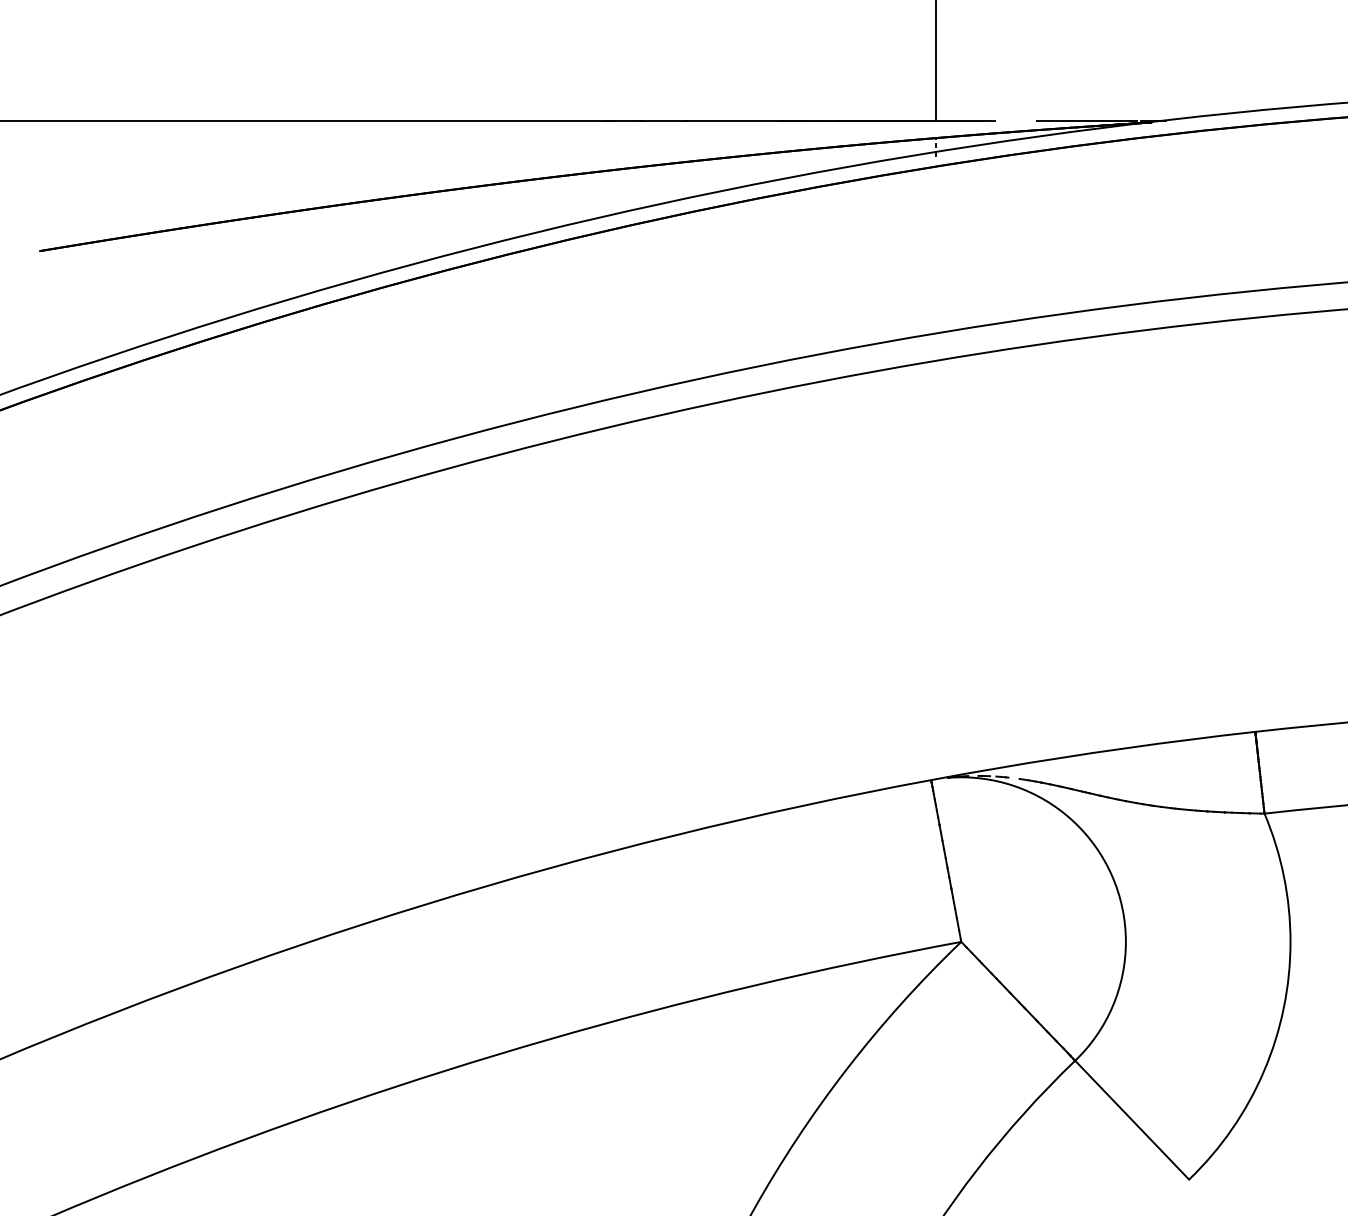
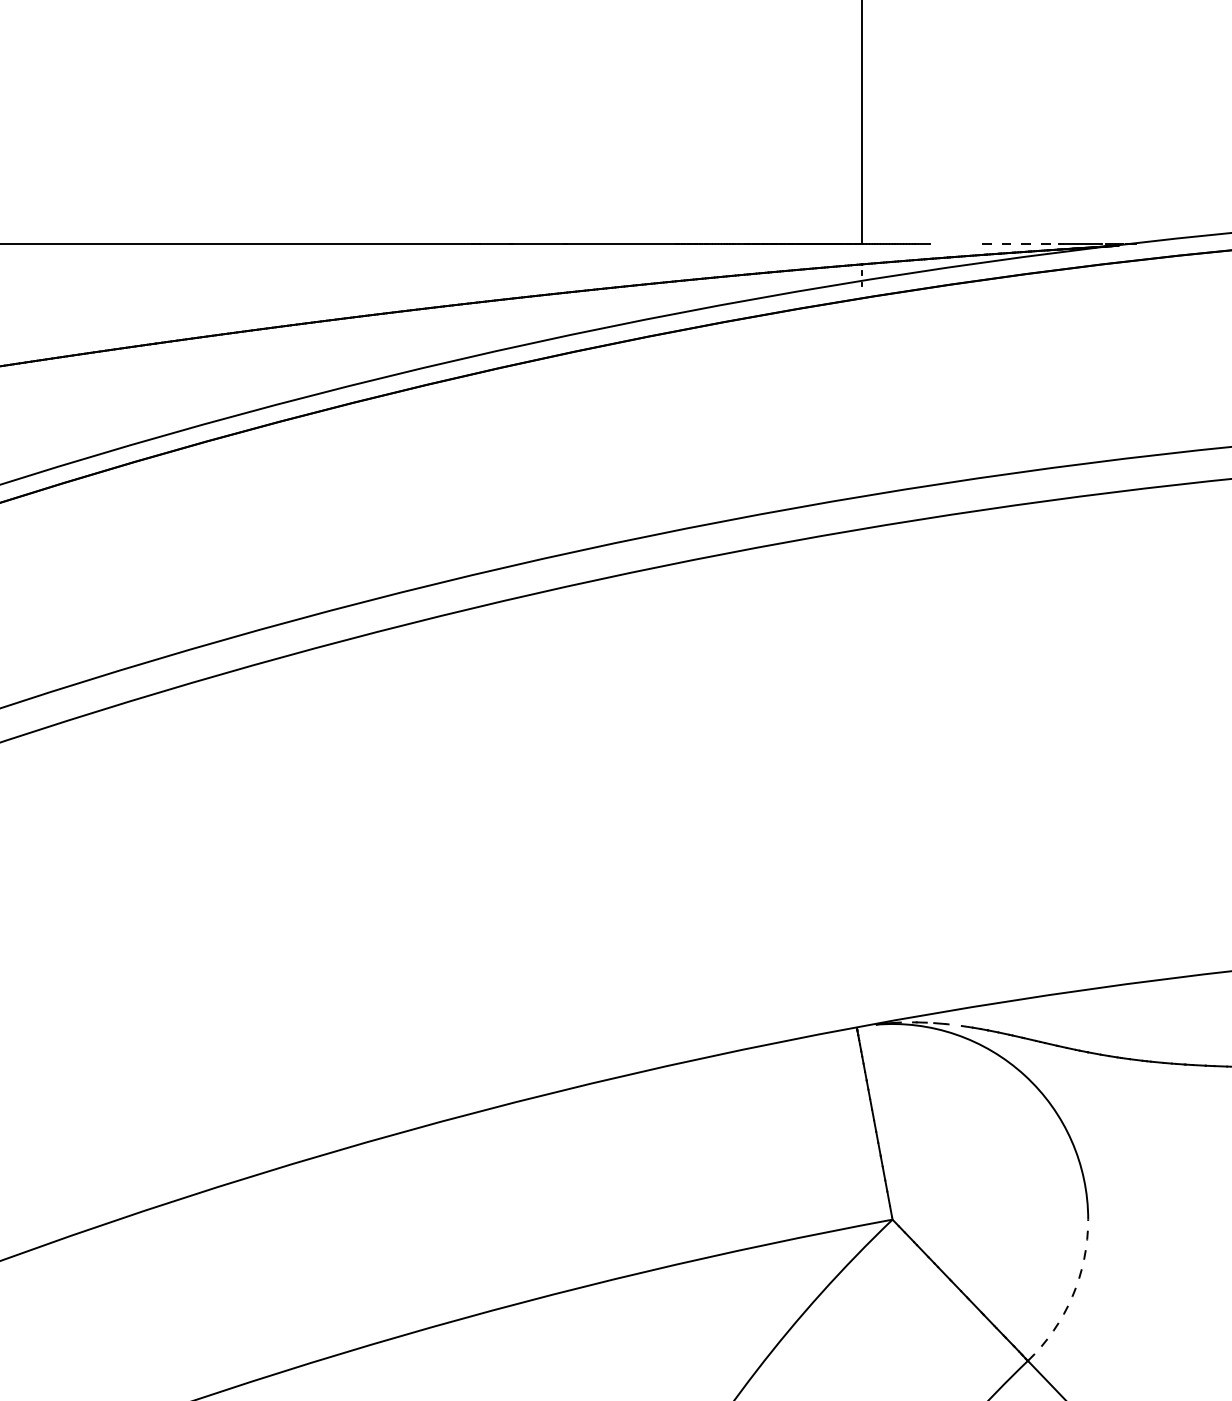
line: (1068, 120) -> (1019, 243), solid -> dashed
arc: (1112, 1006) -> (1072, 1296), solid -> dashed

